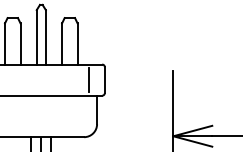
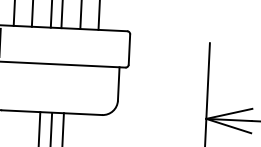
line: (88, 79) -> (110, 47), removed

